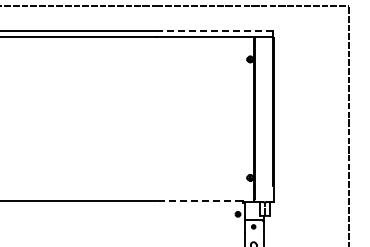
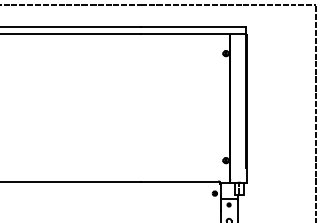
line: (214, 30) -> (193, 27), dashed -> solid
line: (198, 200) -> (179, 181), dashed -> solid

